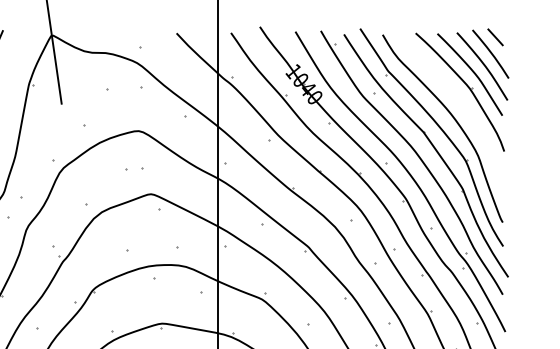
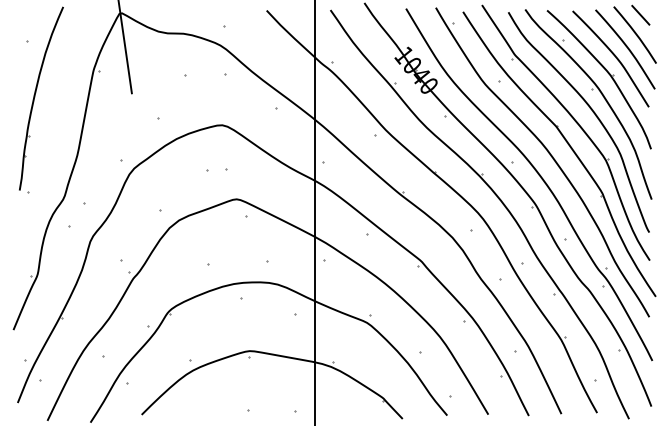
part: (454, 101) -> (592, 90), added

